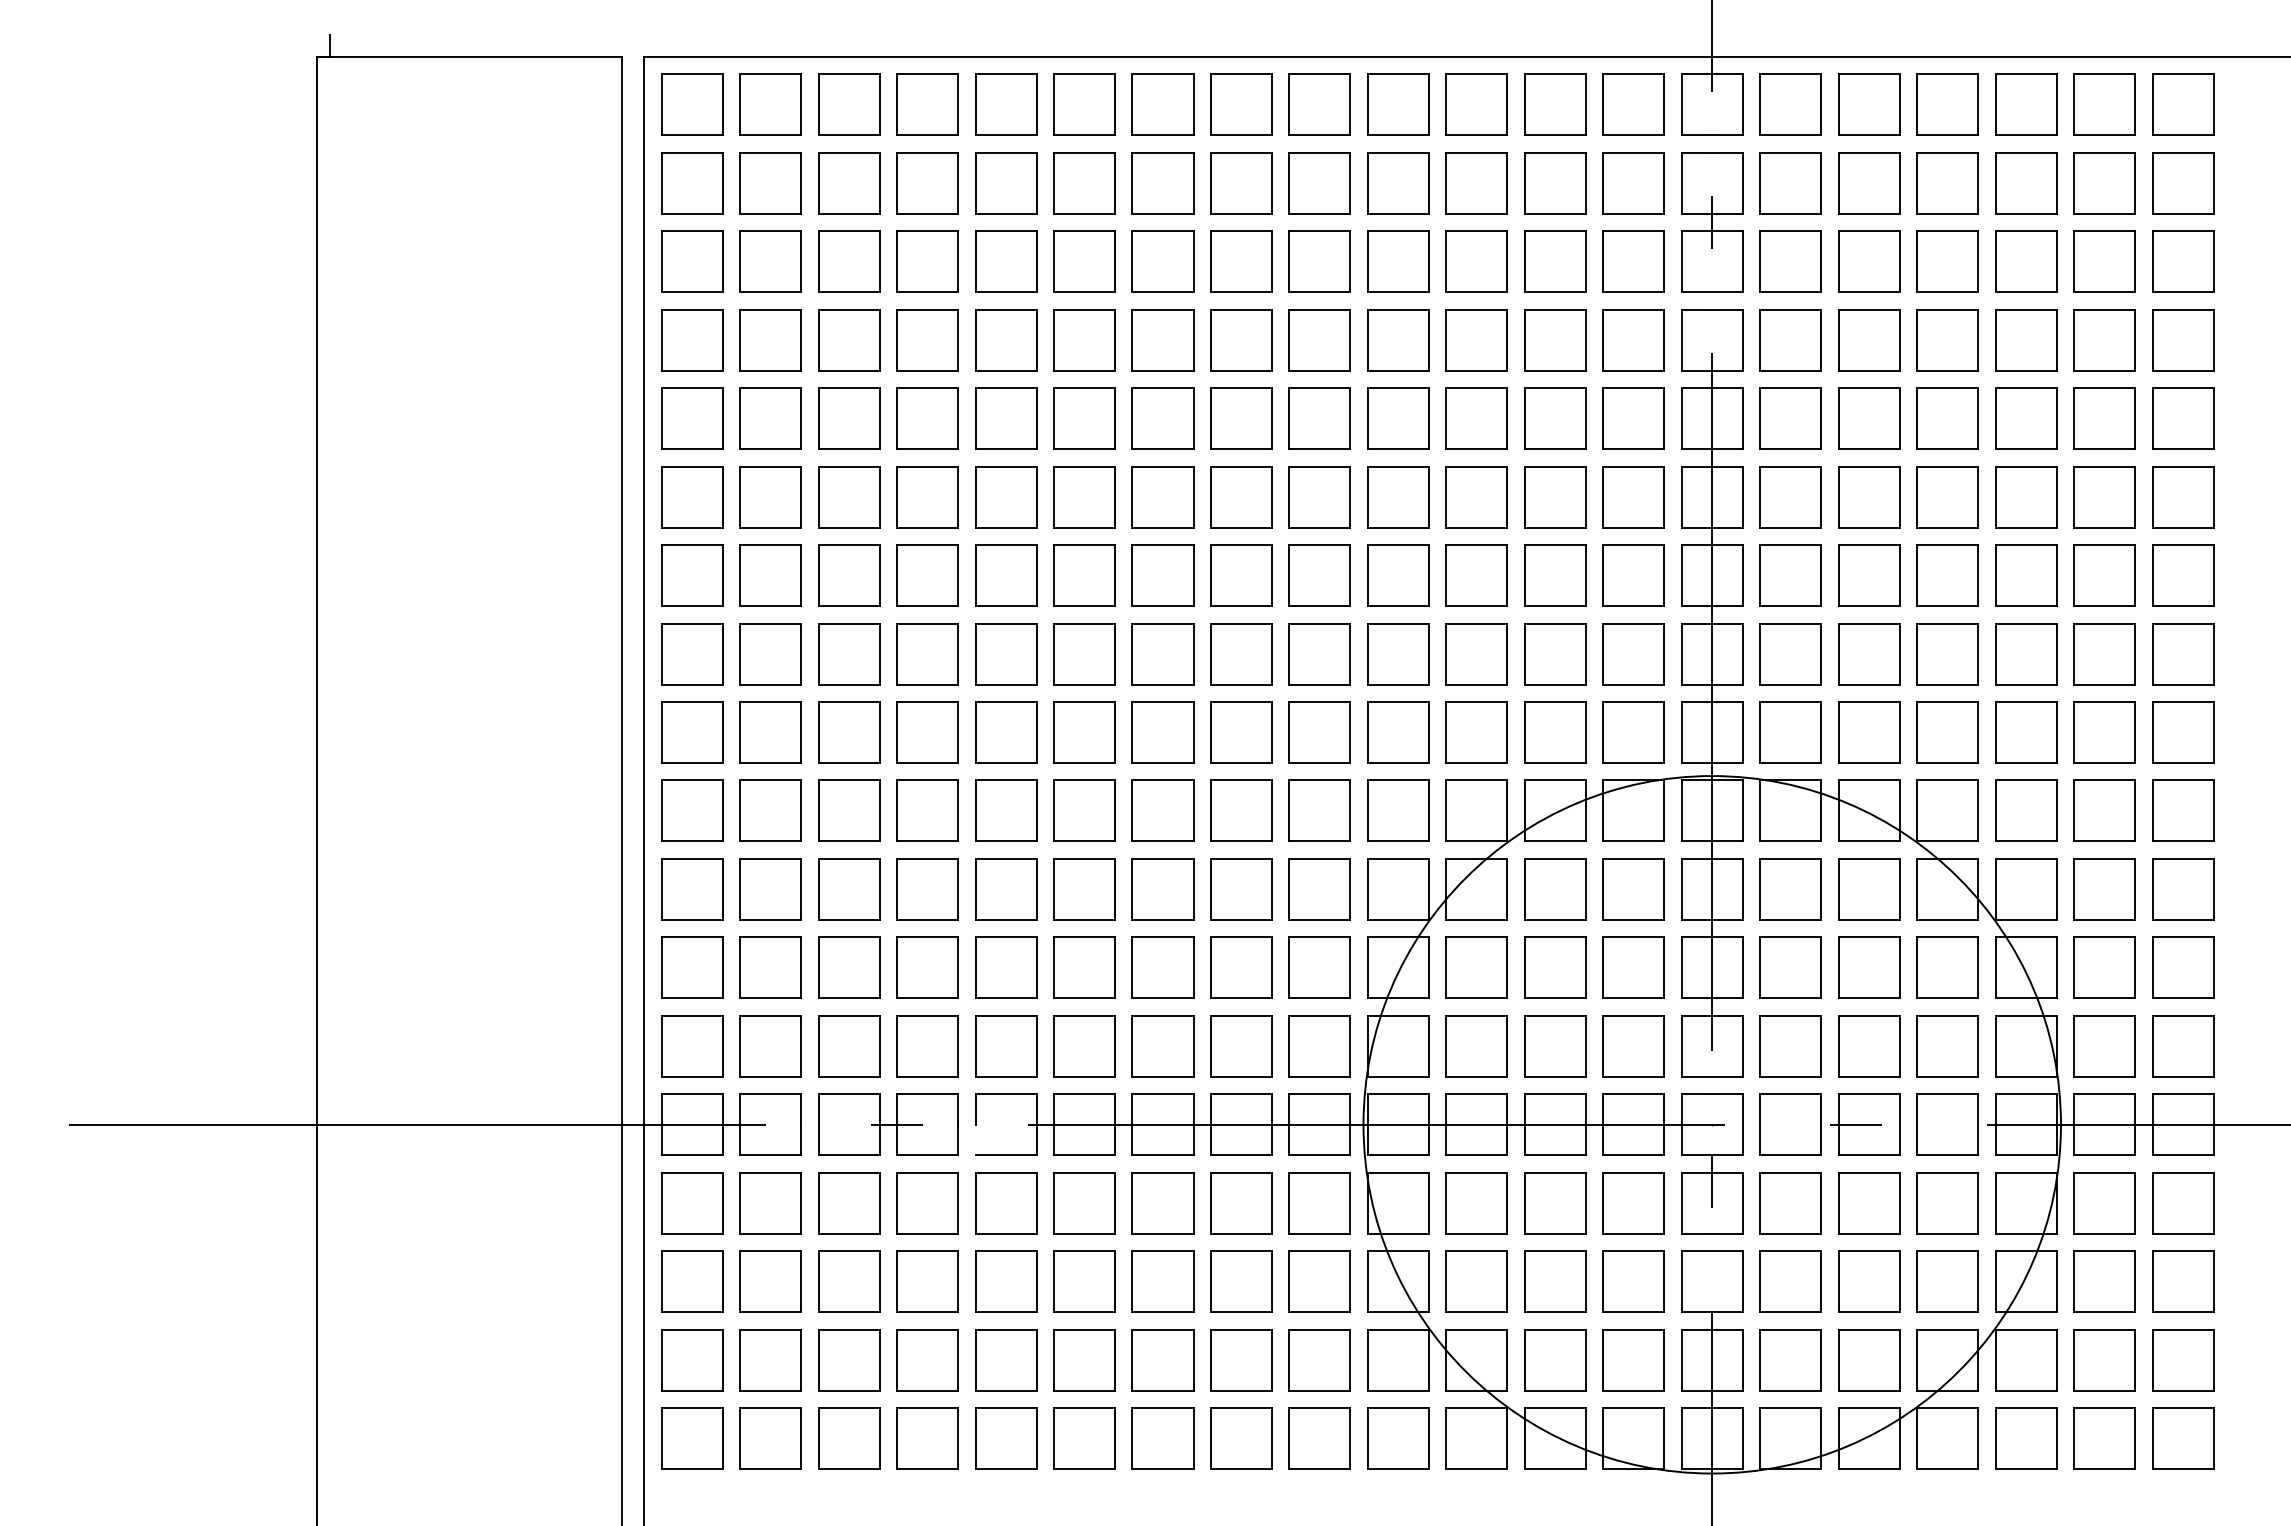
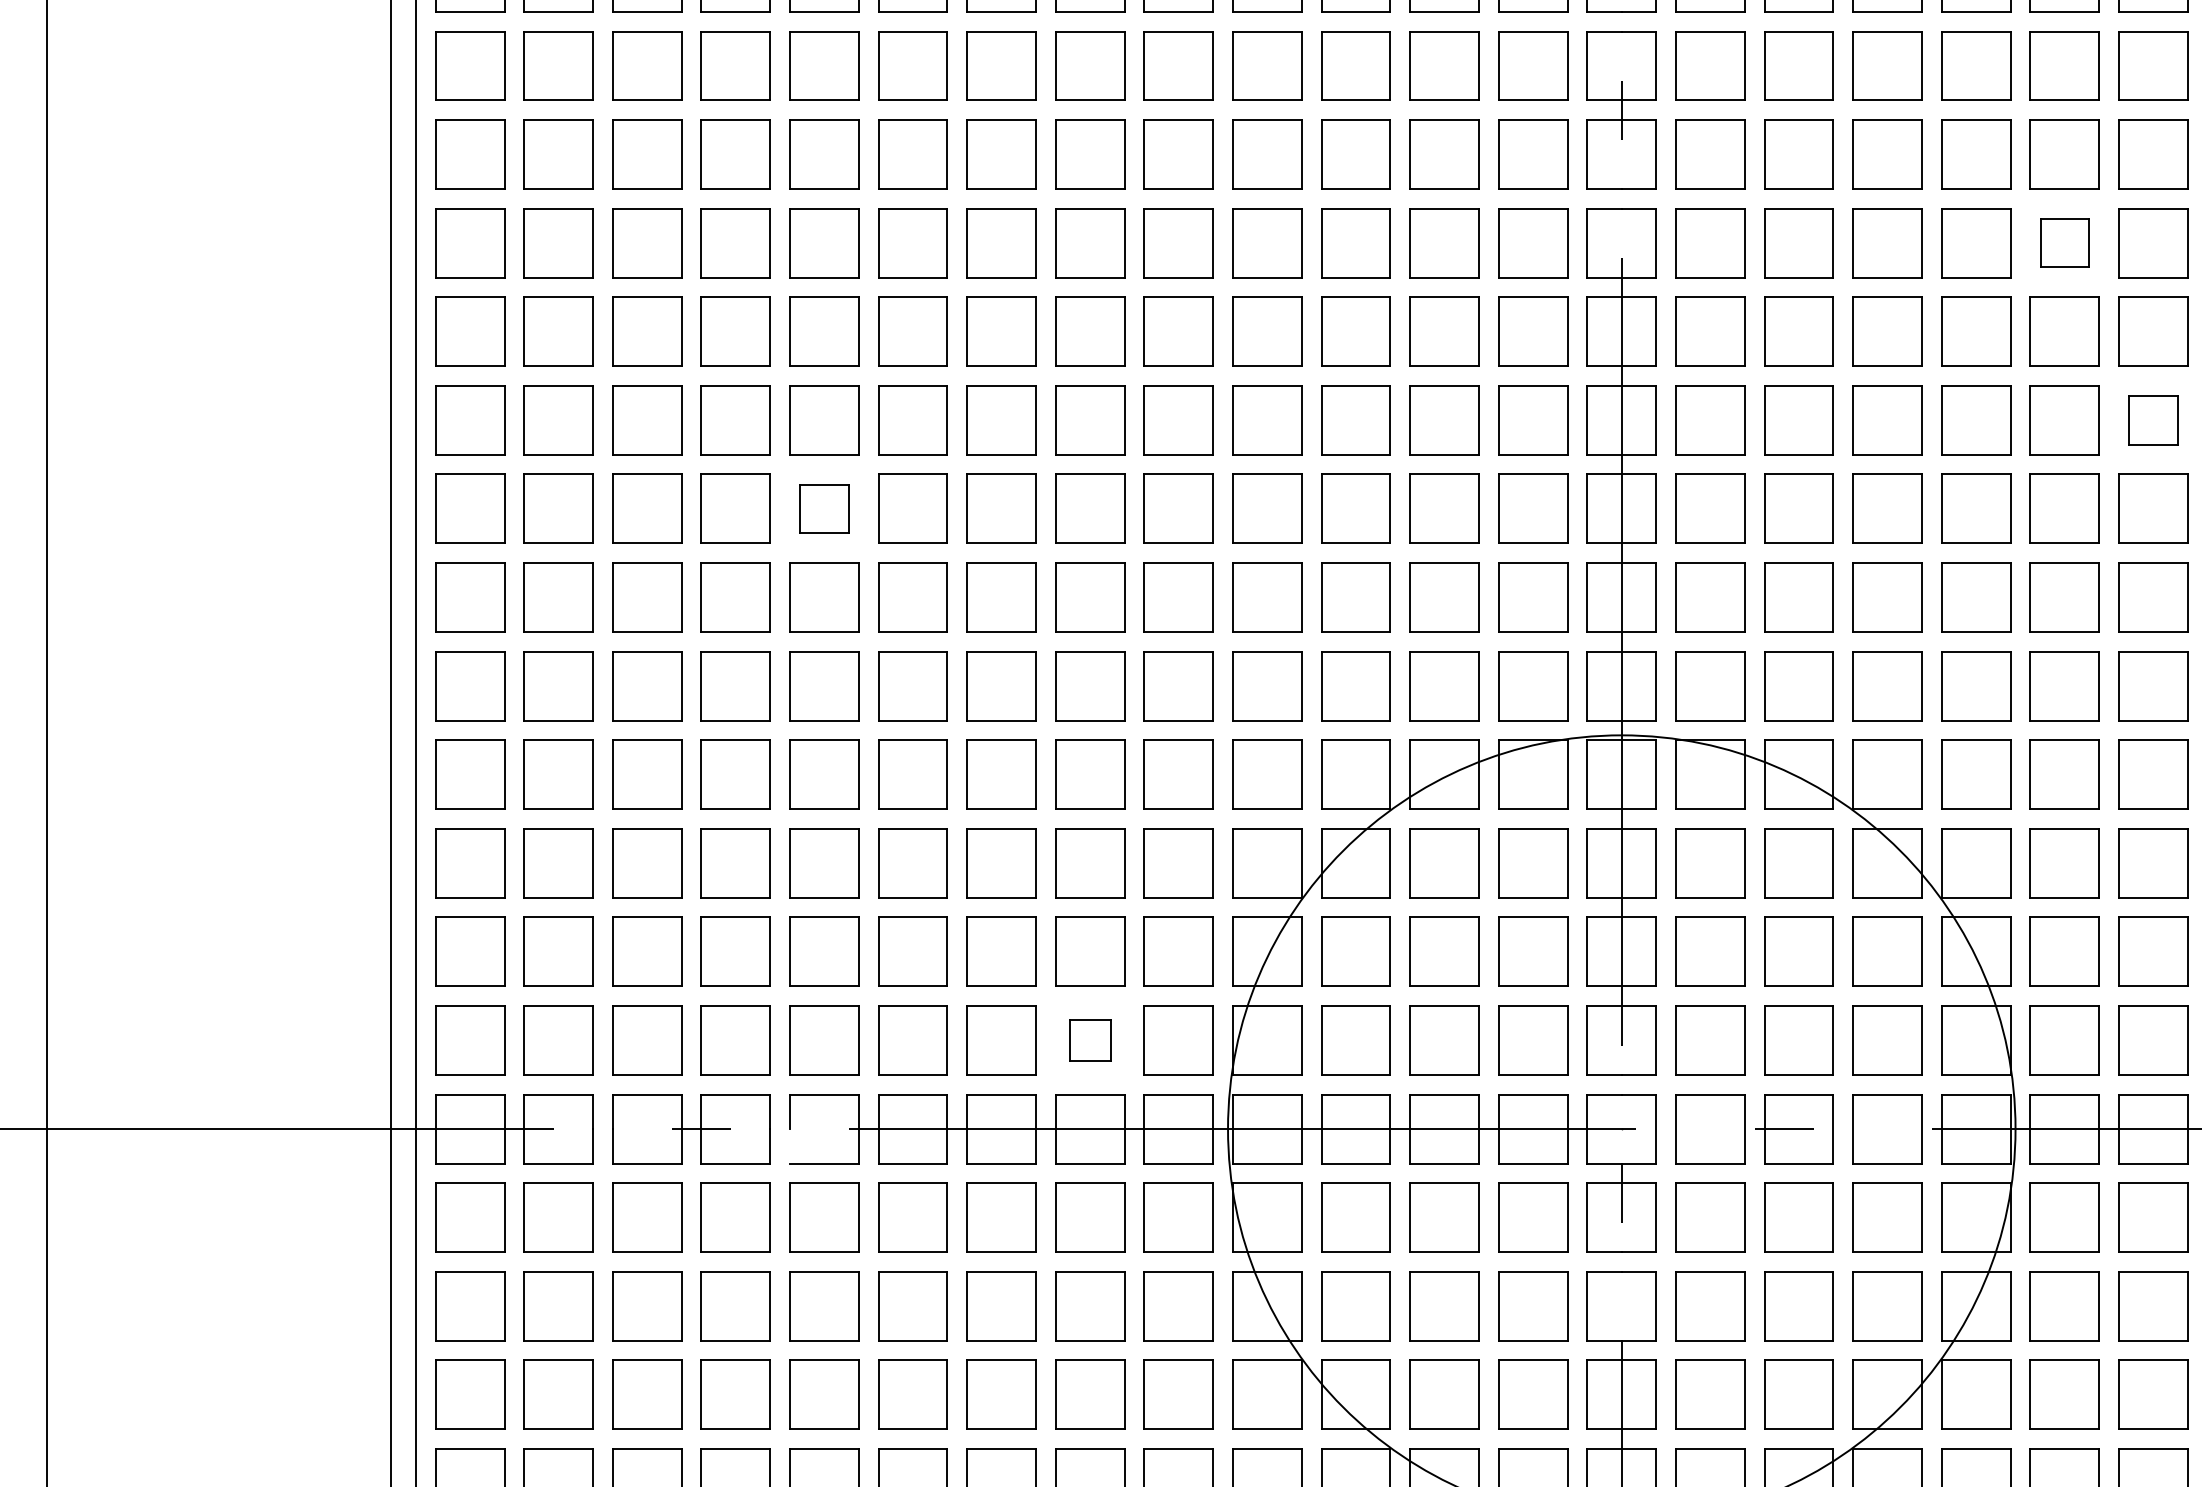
part: (2104, 340) -> (2064, 243), size x0.7
part: (2183, 497) -> (2153, 420), size x0.7
part: (1006, 575) -> (824, 508), size x0.7
part: (1241, 1046) -> (1090, 1040), size x0.6

